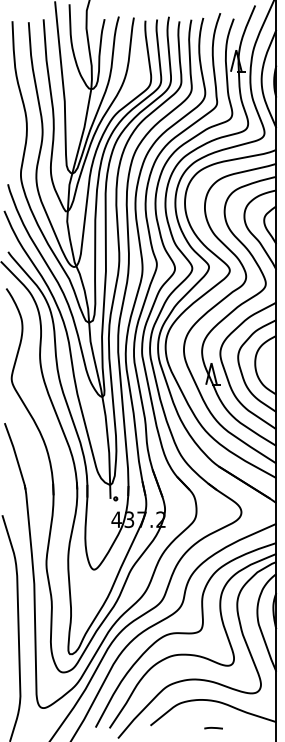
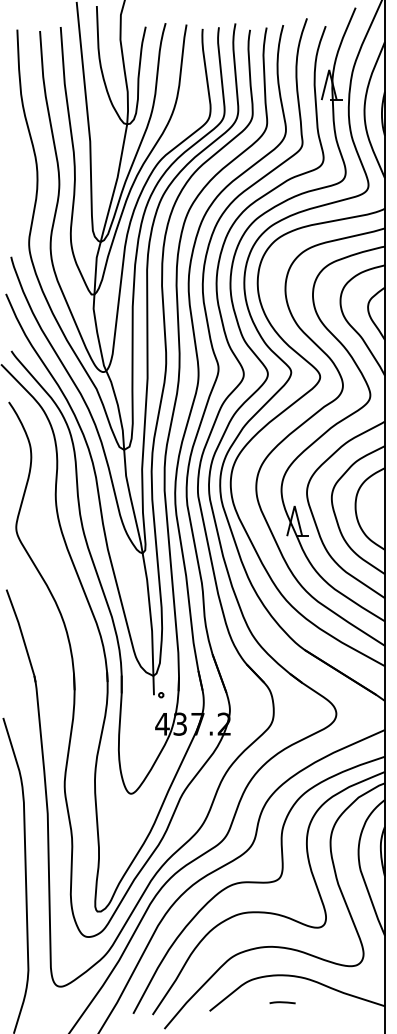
line: (213, 728) -> (282, 1002), moved

